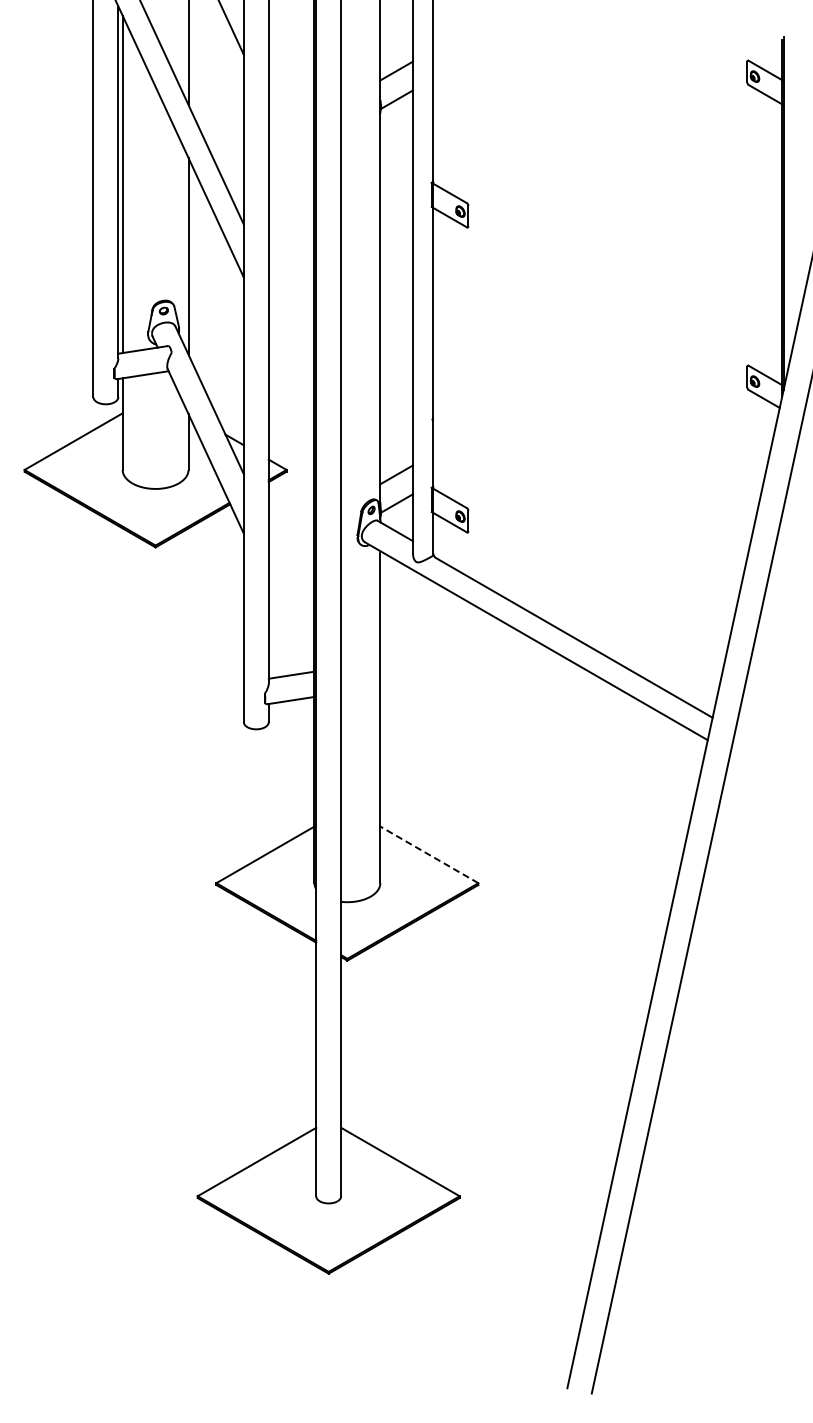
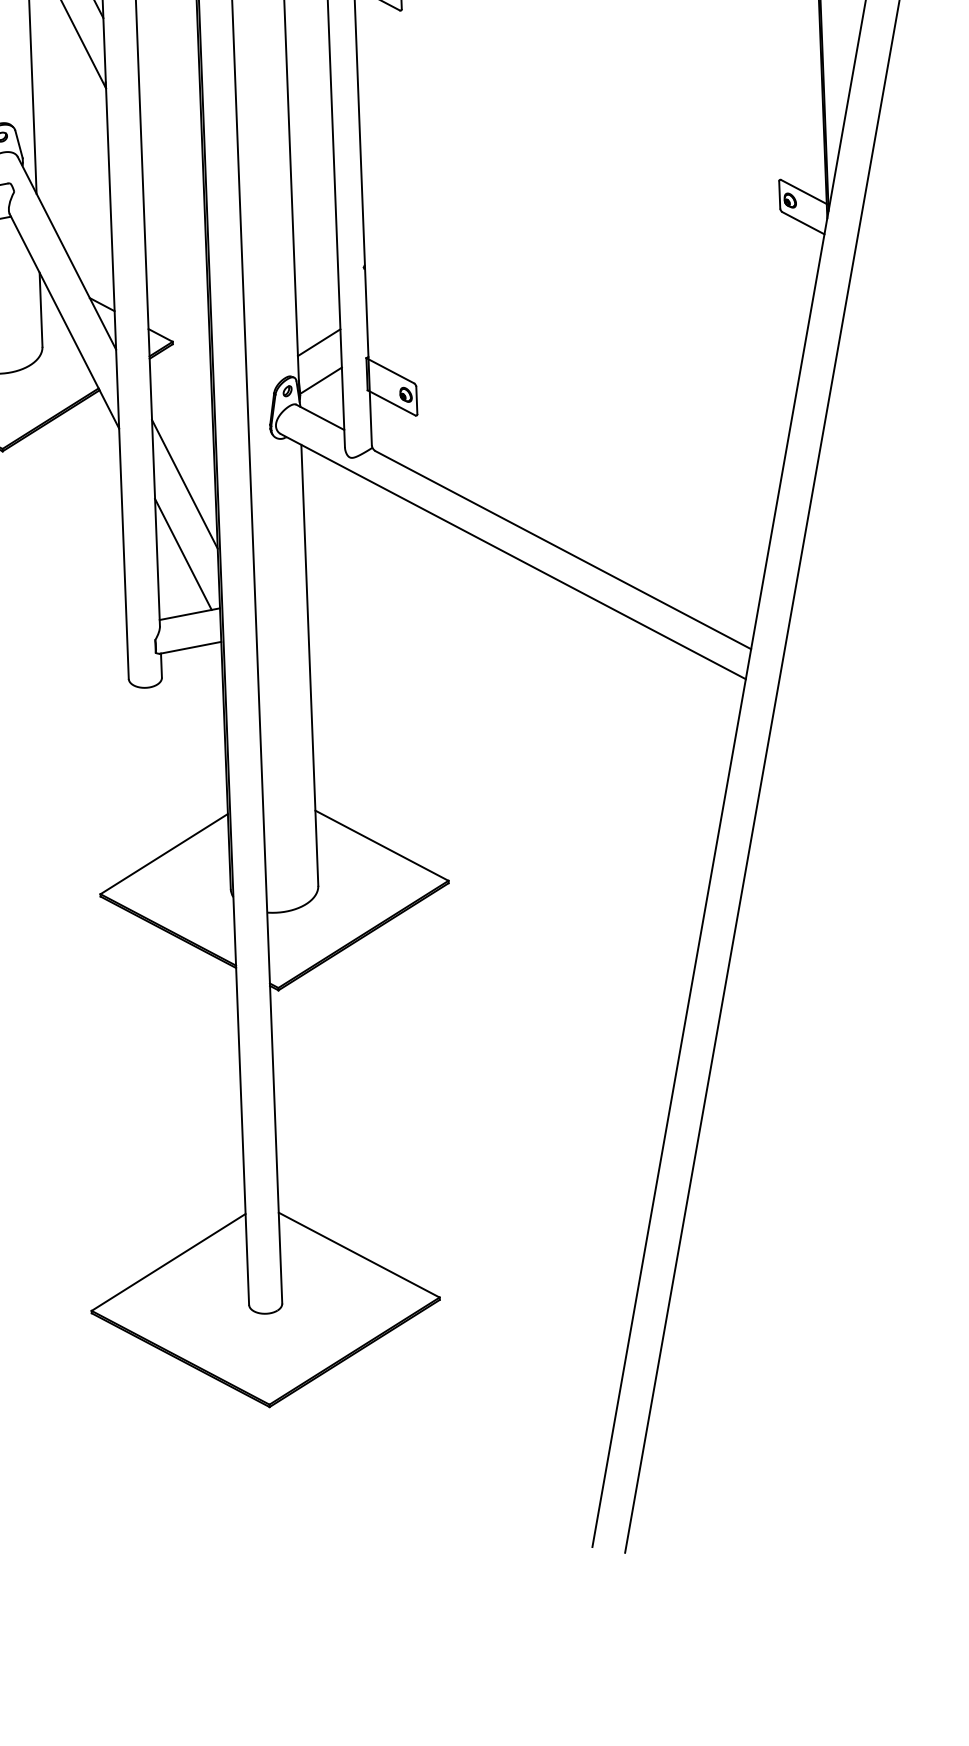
line: (291, 577) -> (184, 484), added
line: (288, 629) -> (183, 553), added
line: (429, 854) -> (382, 845), dashed -> solid

